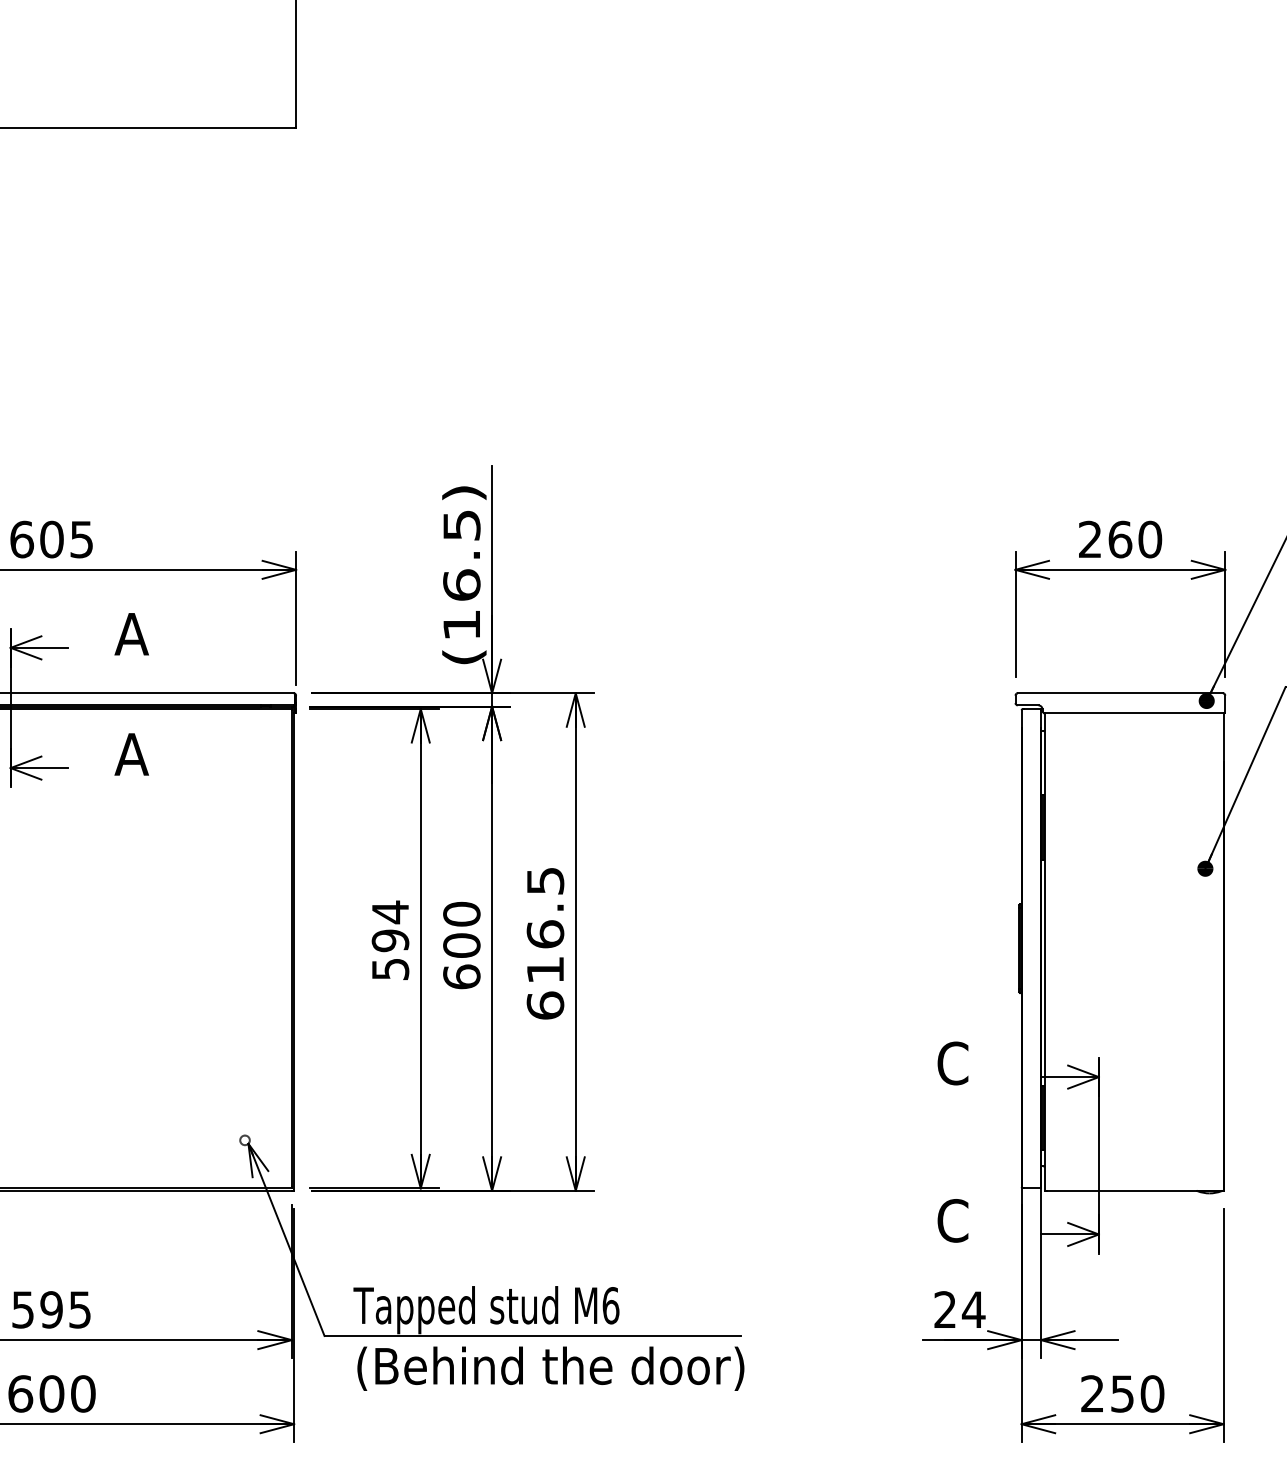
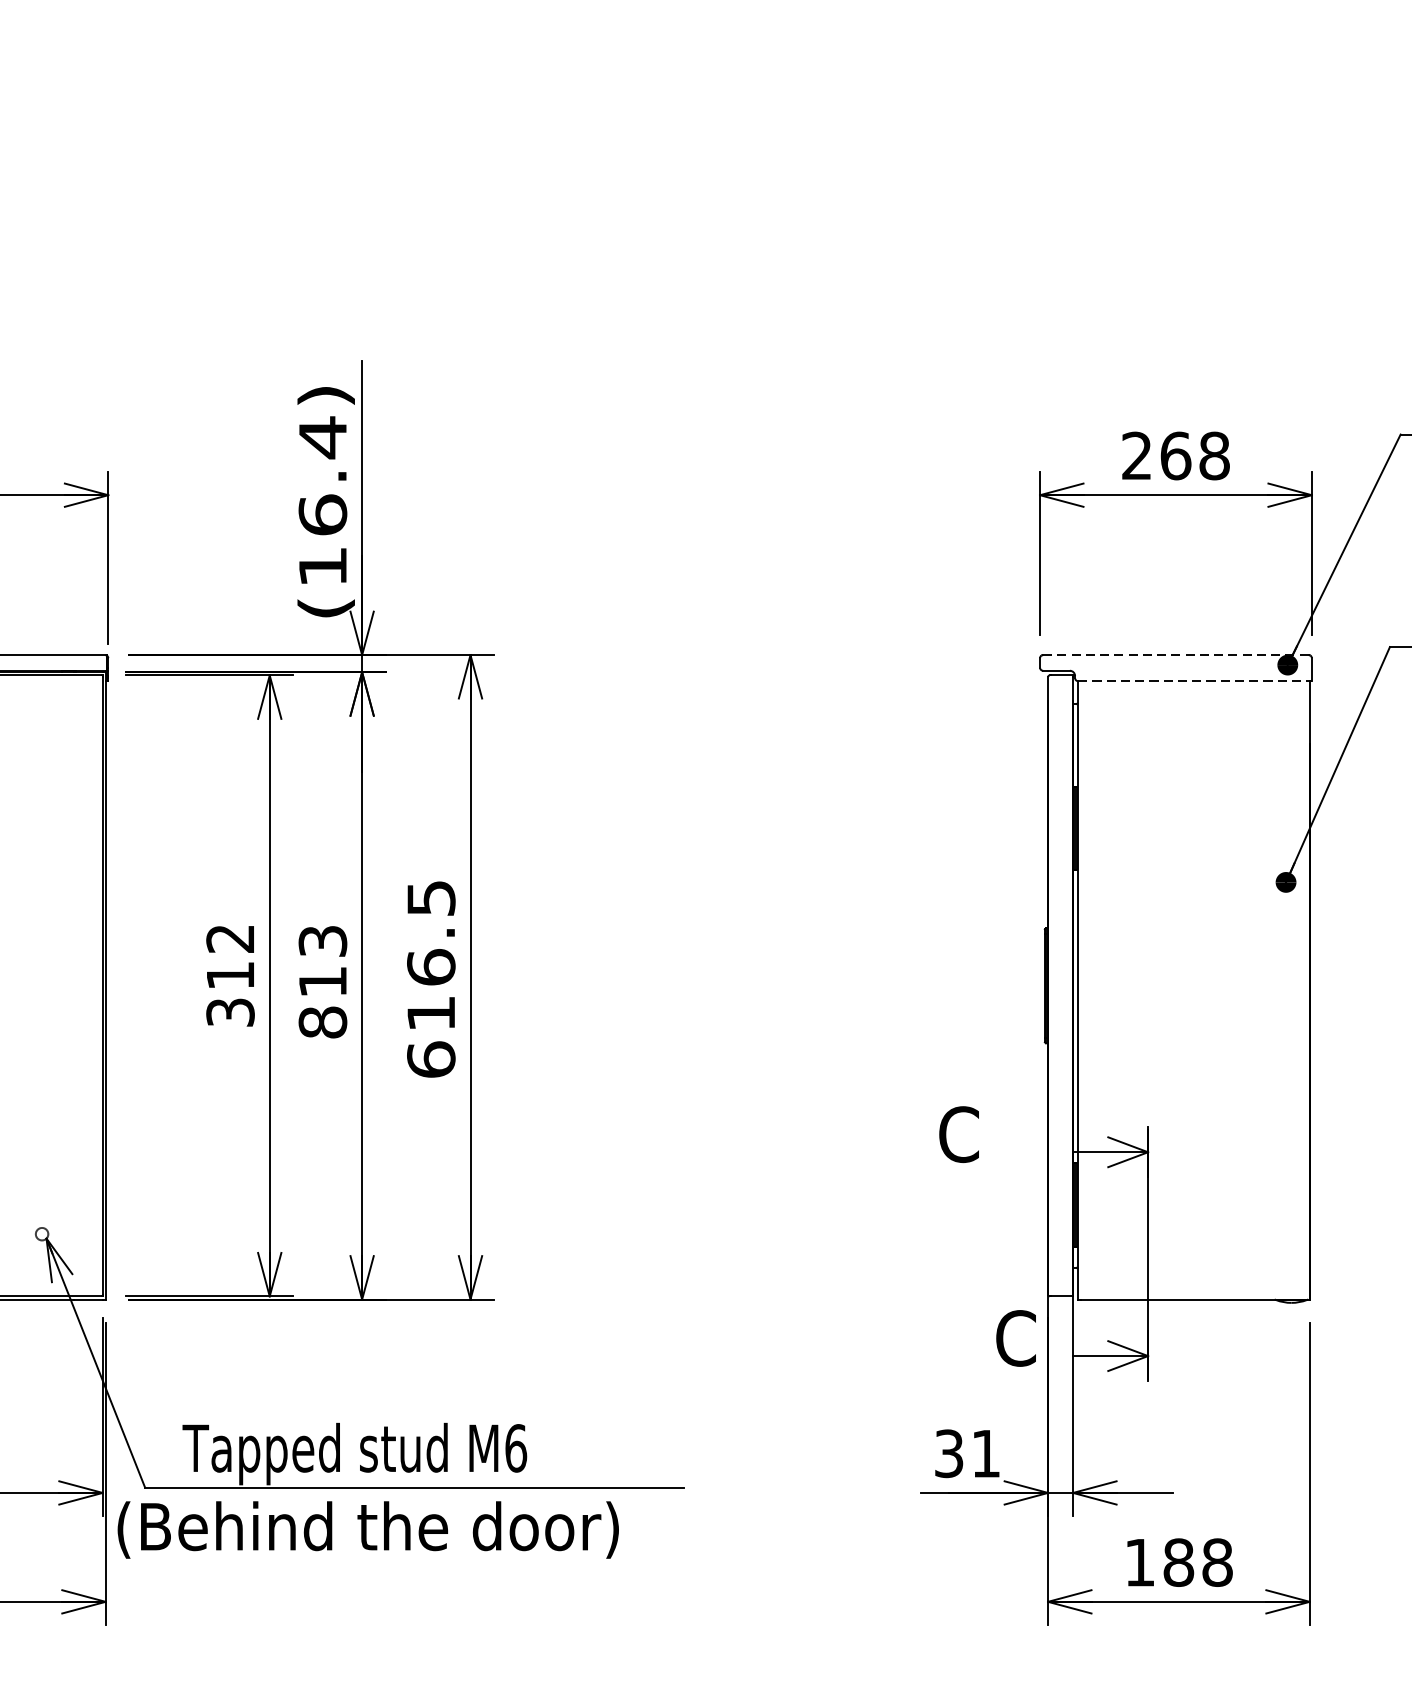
text: (461, 525) -> (322, 437), (16.5) -> (16.4)
text: (1150, 539) -> (1214, 455), 260 -> 268
line: (1120, 693) -> (1176, 655), solid -> dashed
line: (1135, 713) -> (1195, 681), solid -> dashed
text: (390, 939) -> (230, 974), 594 -> 312
text: (461, 945) -> (322, 981), 600 -> 813
text: (952, 1220) -> (1015, 1337), moved
text: (959, 1309) -> (967, 1453), 24 -> 31
text: (550, 1368) -> (367, 1529), moved
text: (1122, 1393) -> (1178, 1562), 250 -> 188

